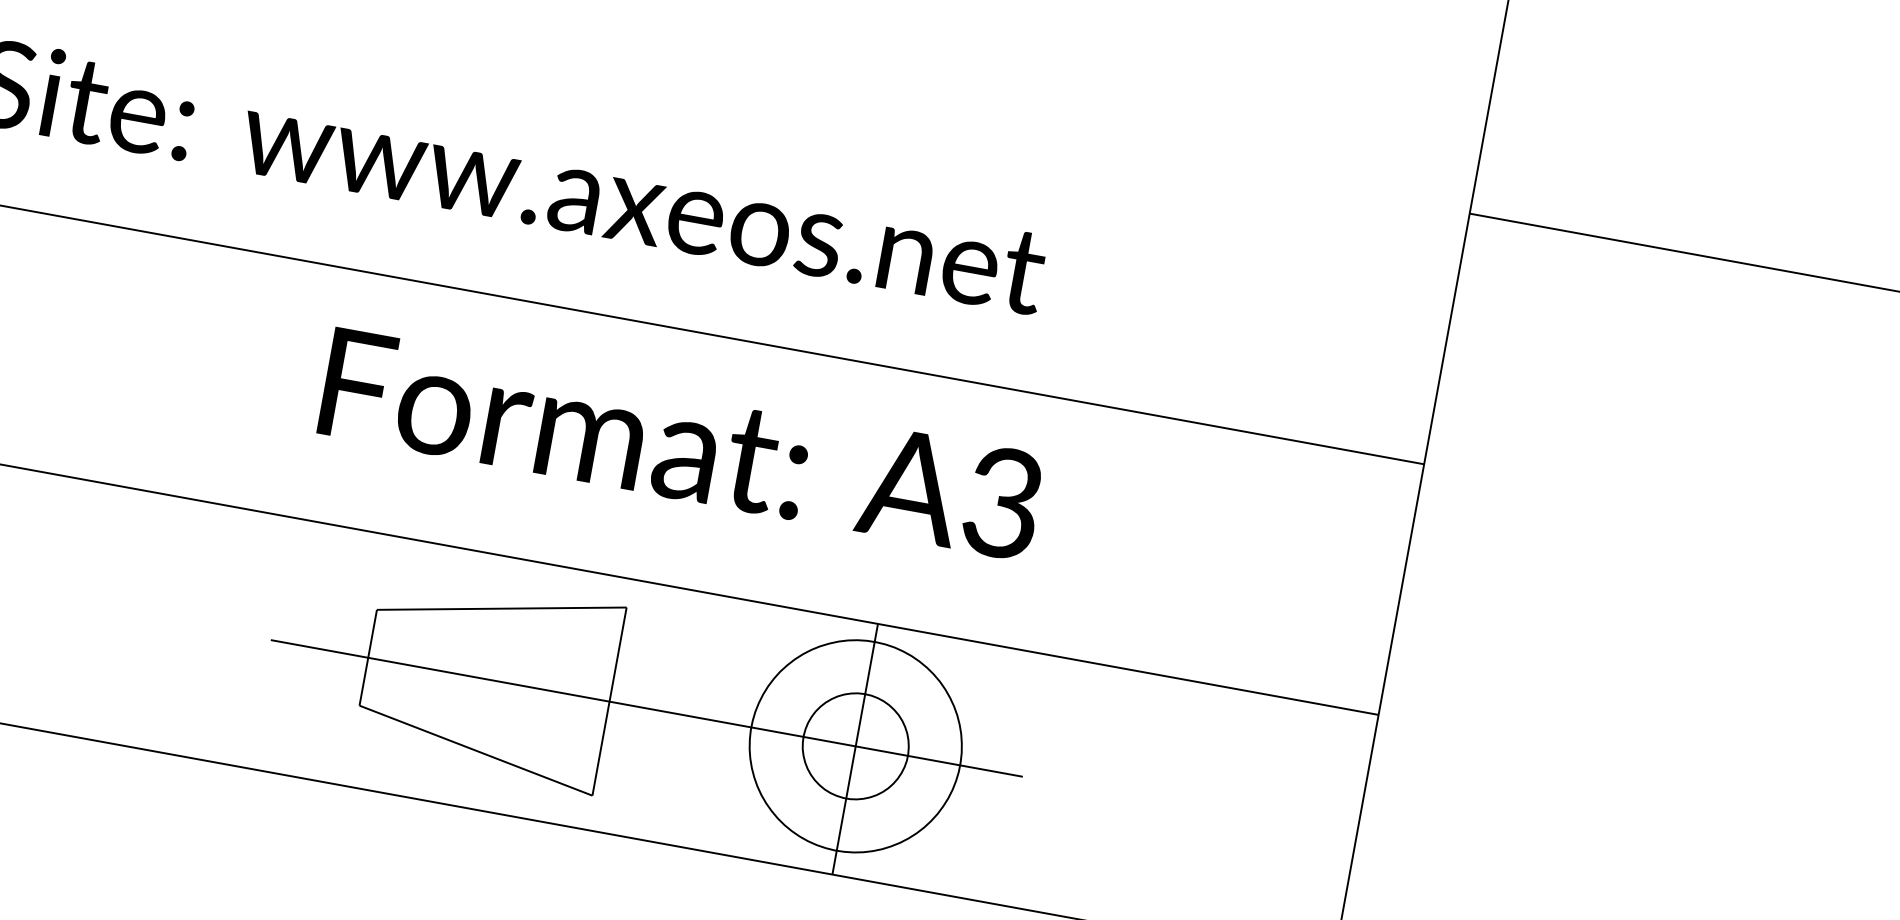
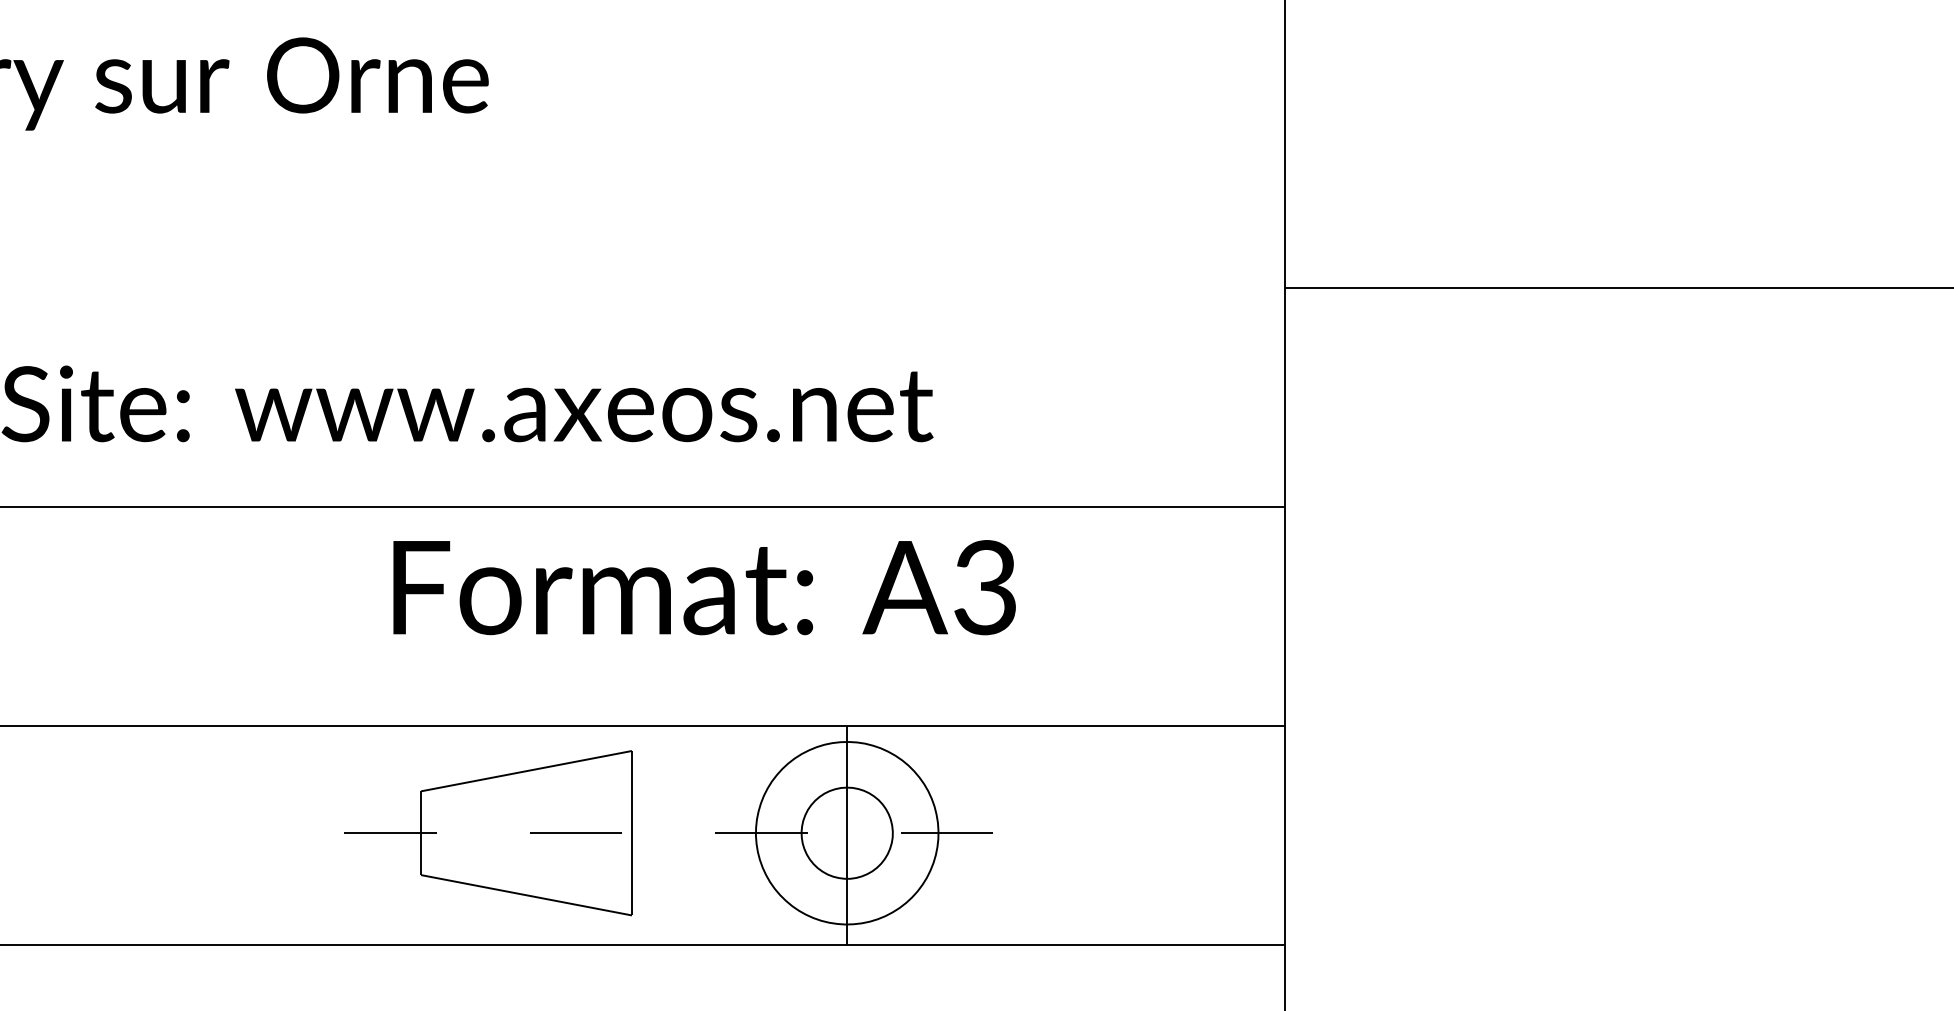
text: (681, 444) -> (704, 587), moved
line: (646, 708) -> (664, 833), solid -> dashed

